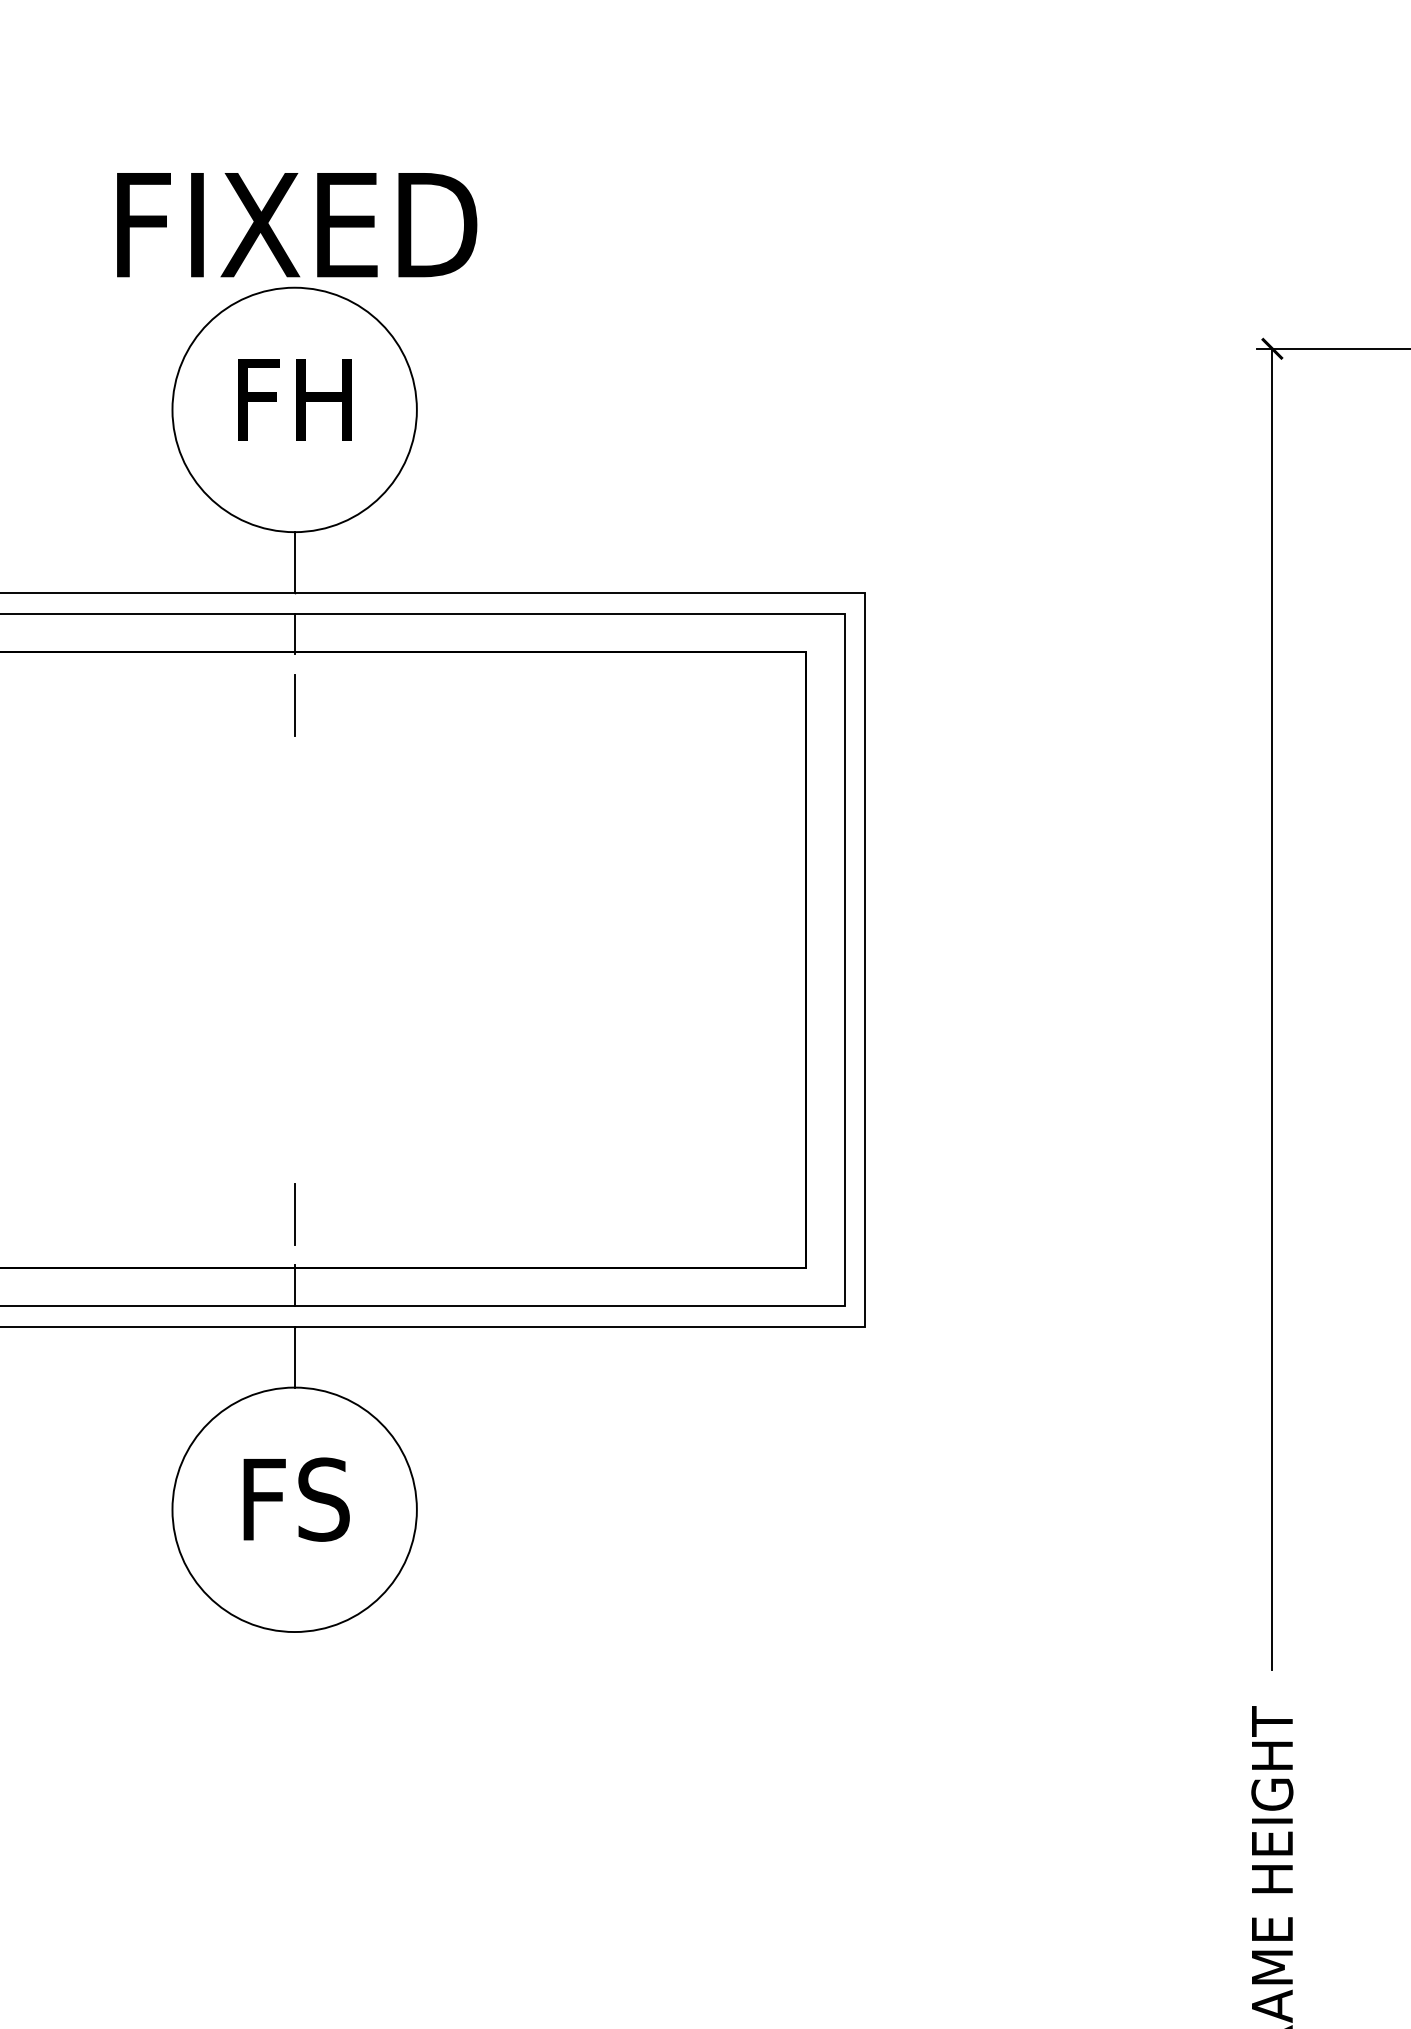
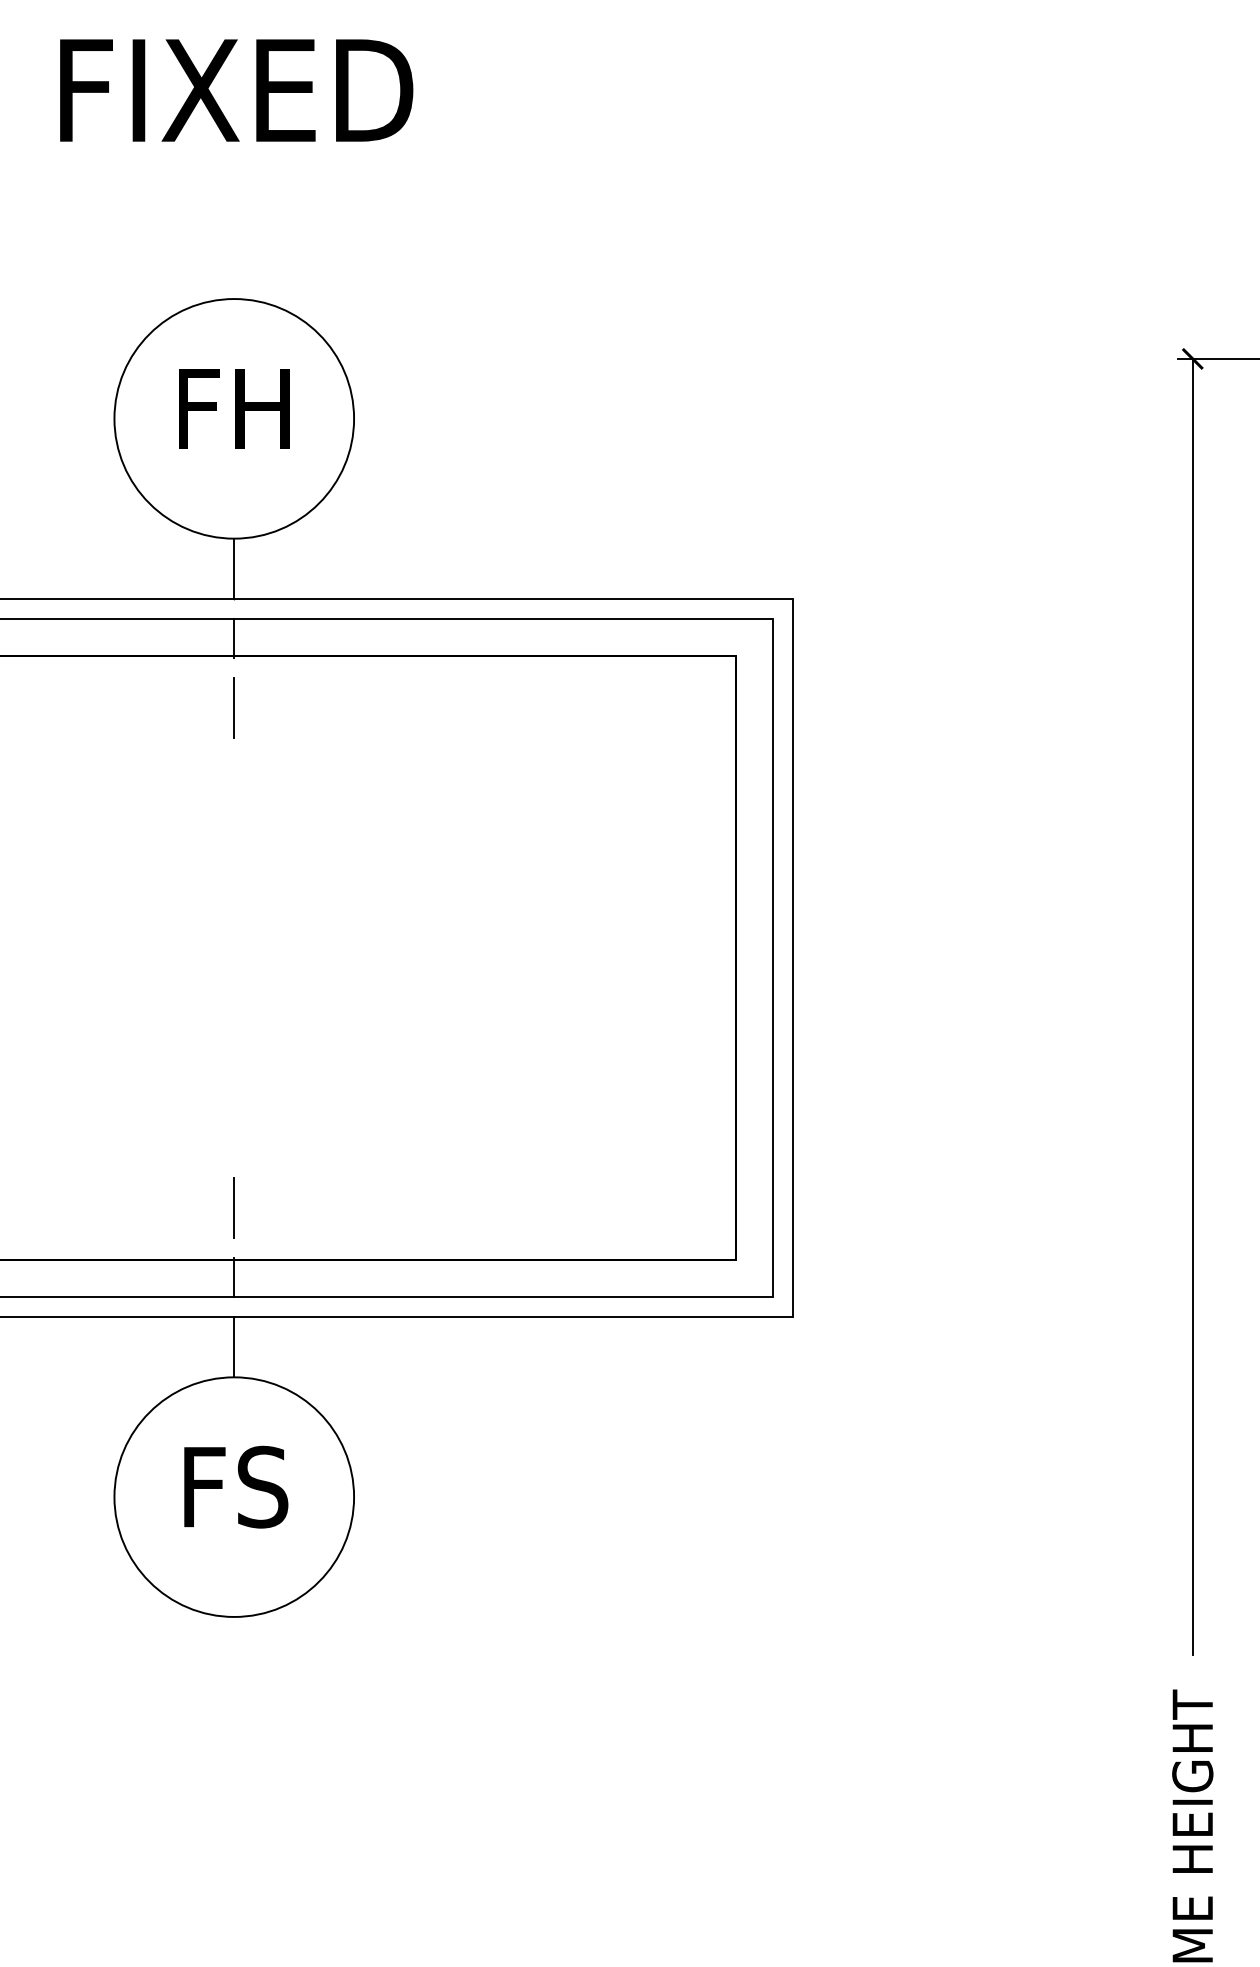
text: (297, 225) -> (237, 90), moved

